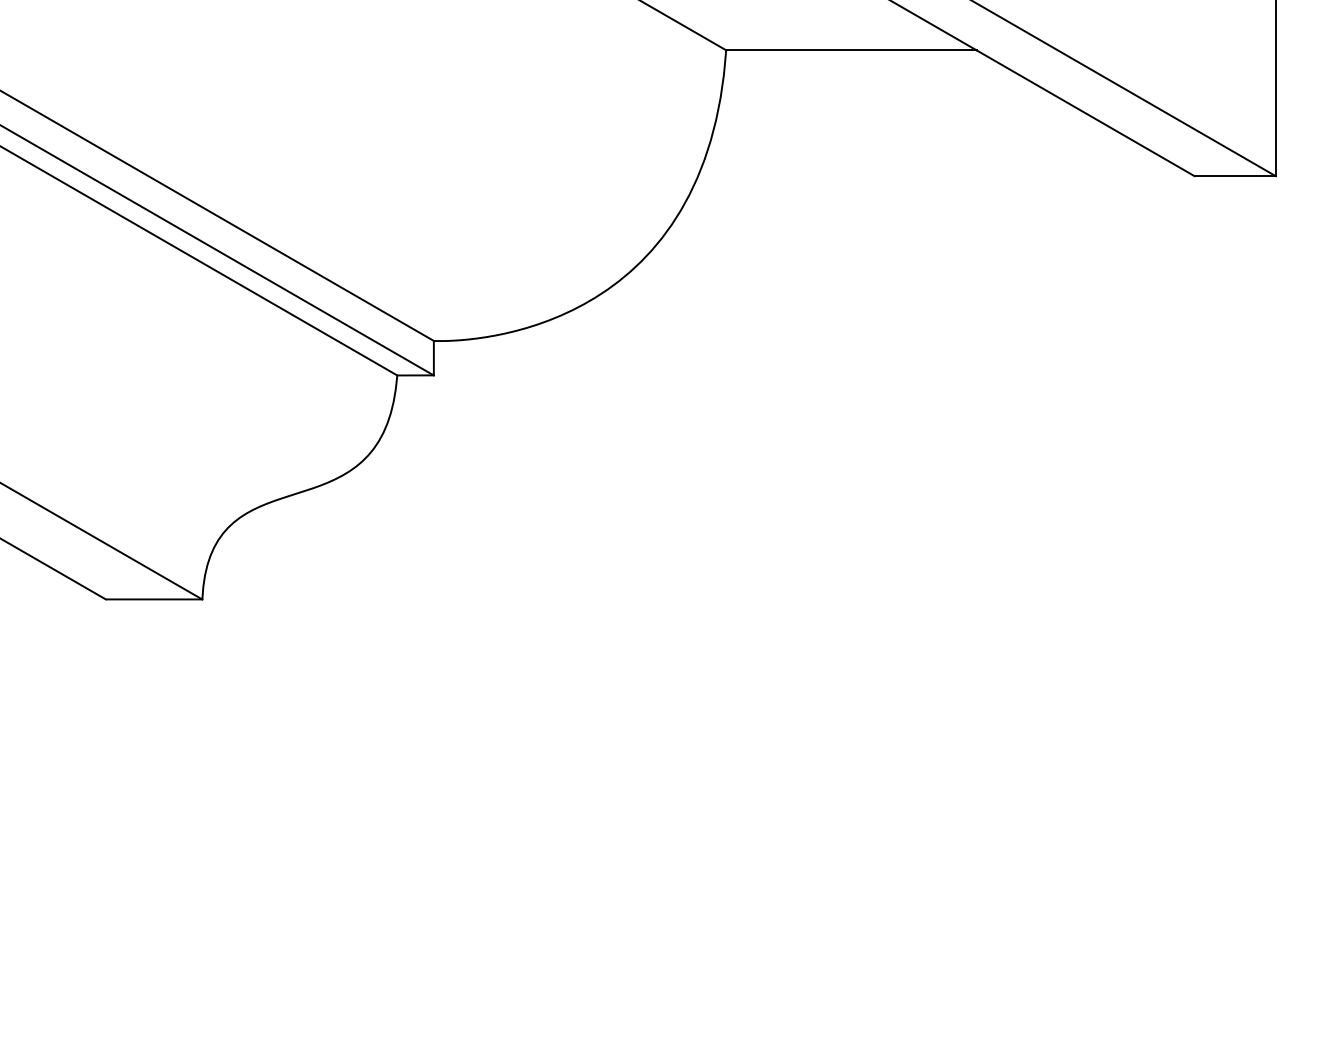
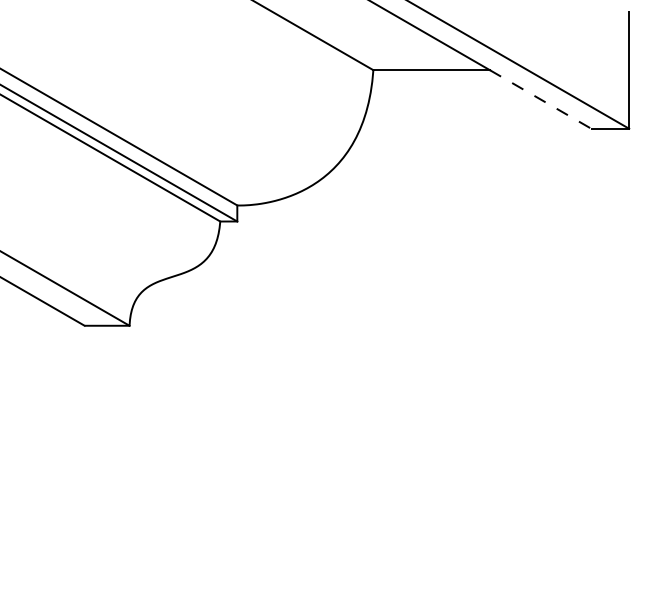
line: (1085, 113) -> (540, 99), solid -> dashed

